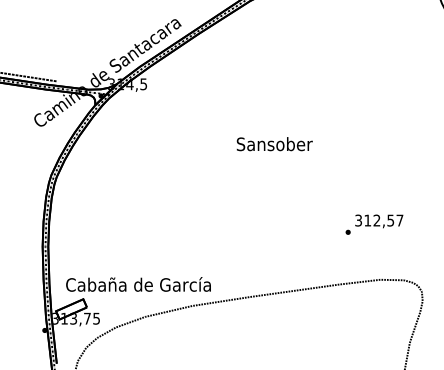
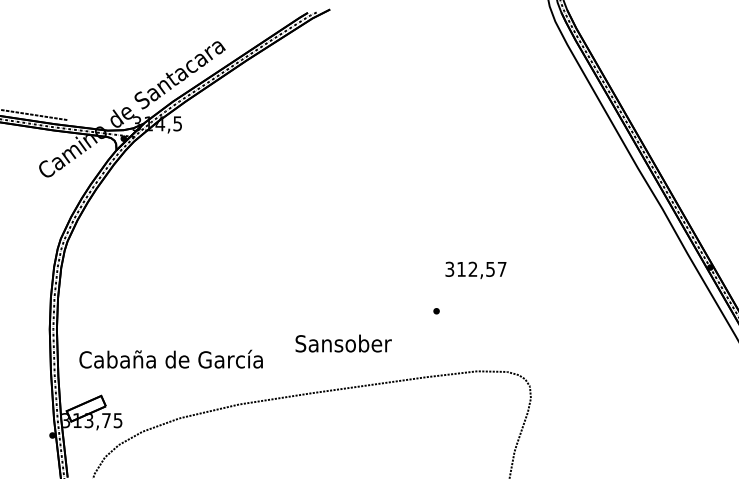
text: (274, 144) -> (343, 343), moved
text: (378, 220) -> (475, 269), moved
text: (138, 283) -> (170, 358), moved

